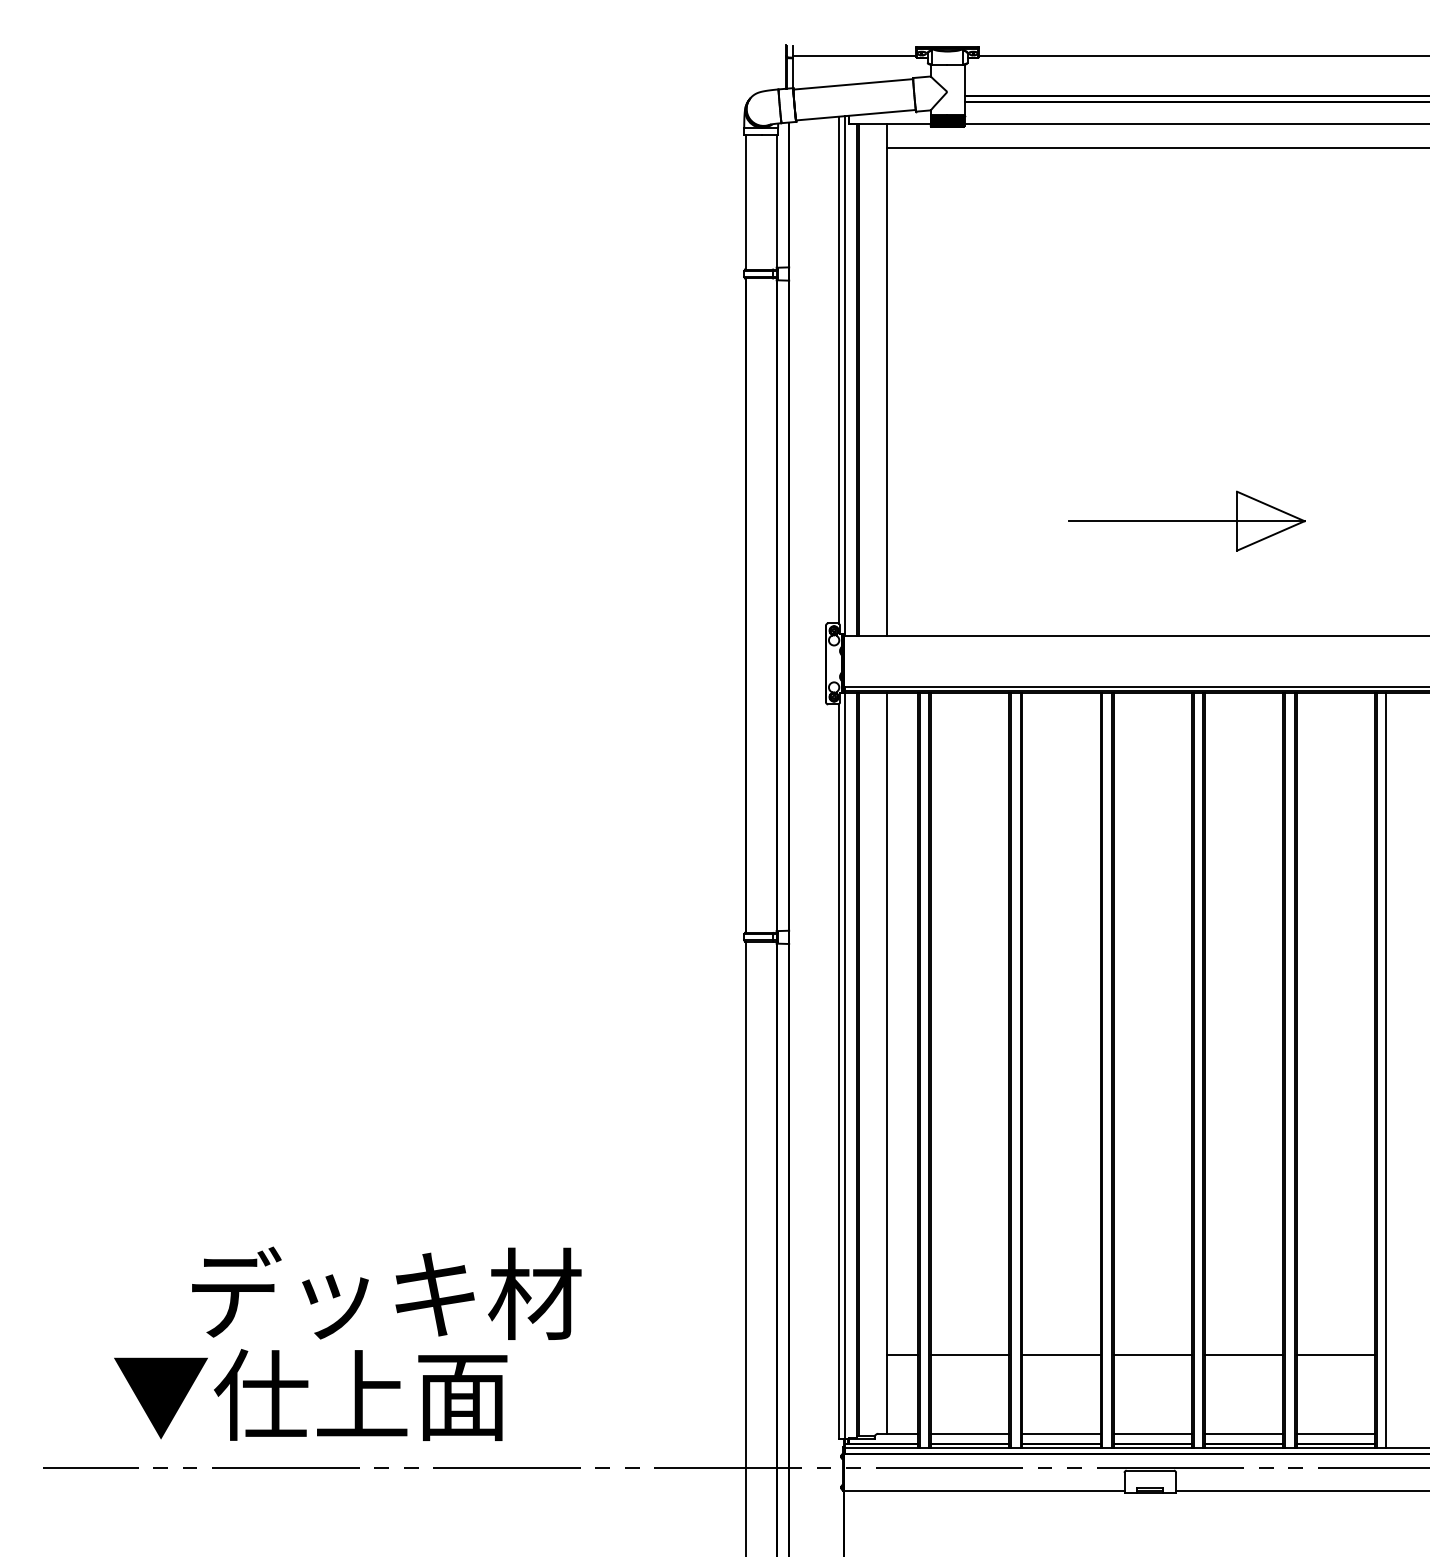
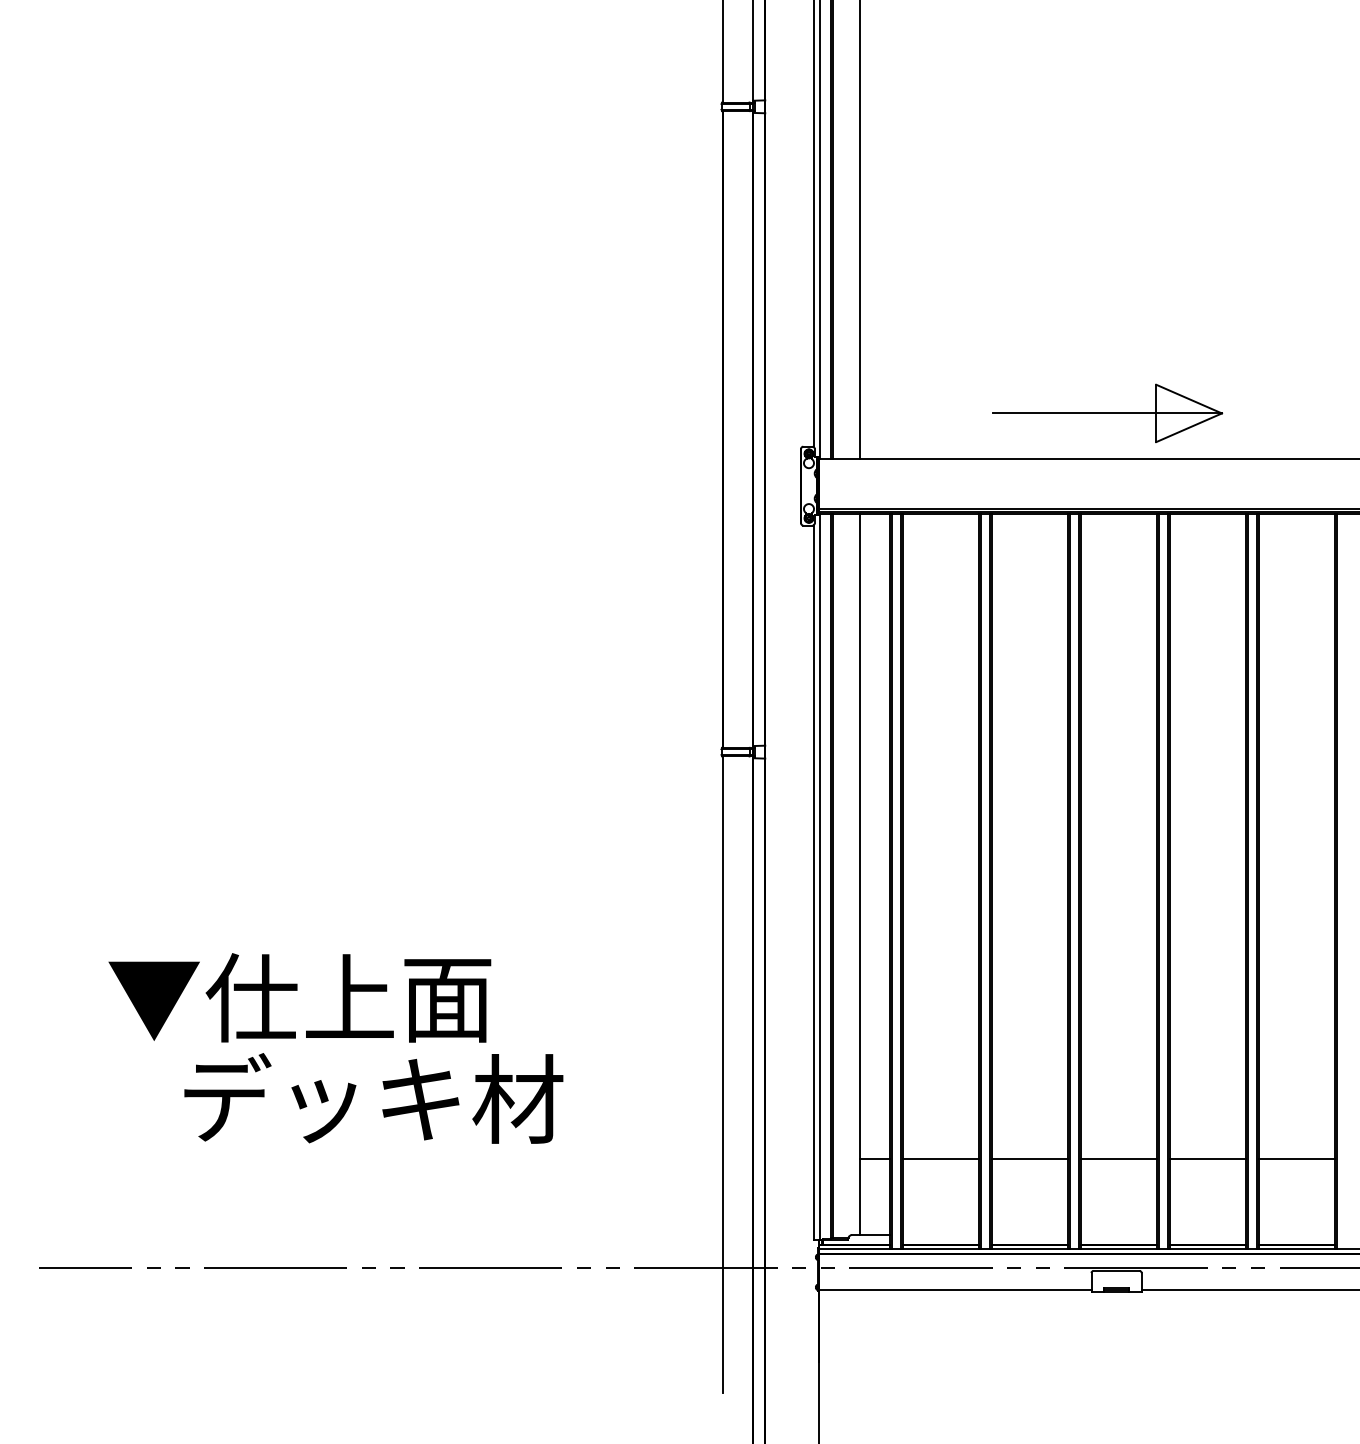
part: (1186, 520) -> (1107, 412), moved
line: (1386, 1070) -> (1346, 881), removed
text: (310, 1394) -> (299, 997), moved
line: (970, 1433) -> (941, 1234), removed
line: (1061, 1433) -> (1030, 1234), removed
line: (1152, 1433) -> (1118, 1234), removed
line: (1244, 1433) -> (1208, 1234), removed
line: (1335, 1433) -> (1296, 1234), removed

